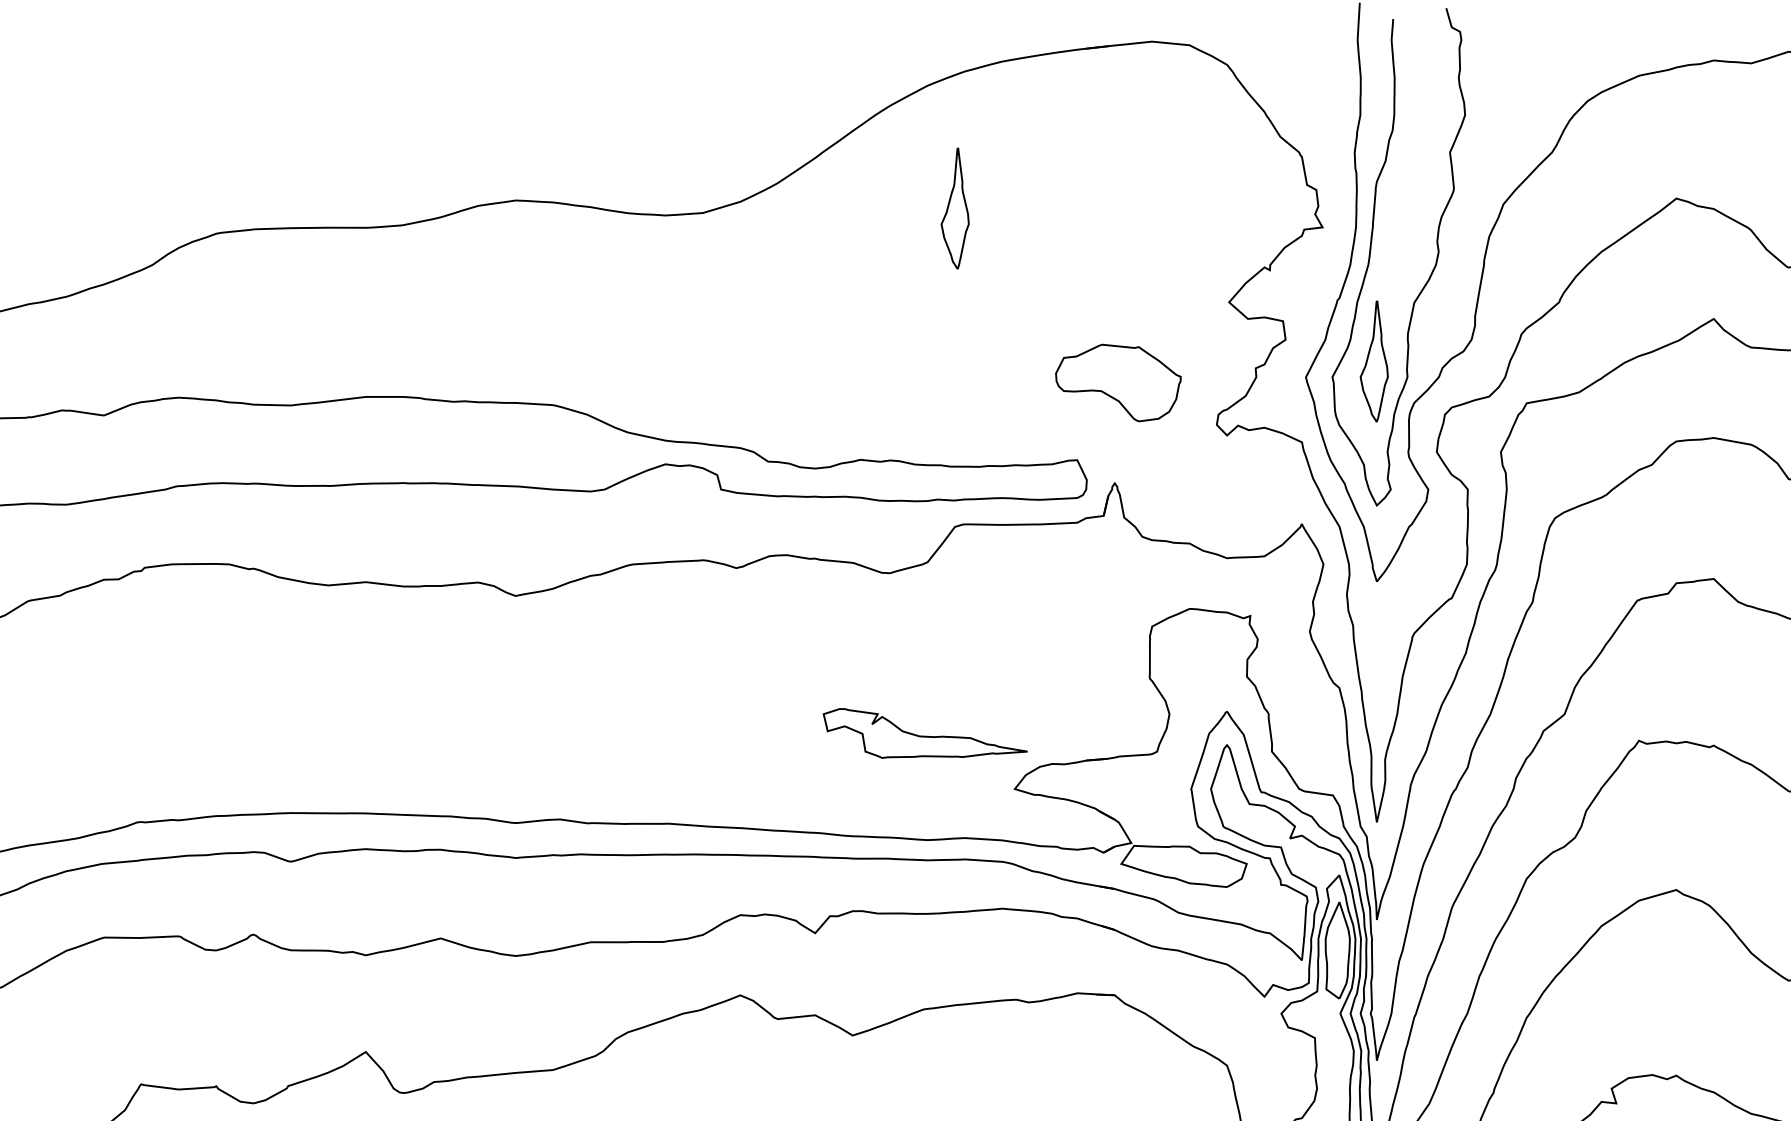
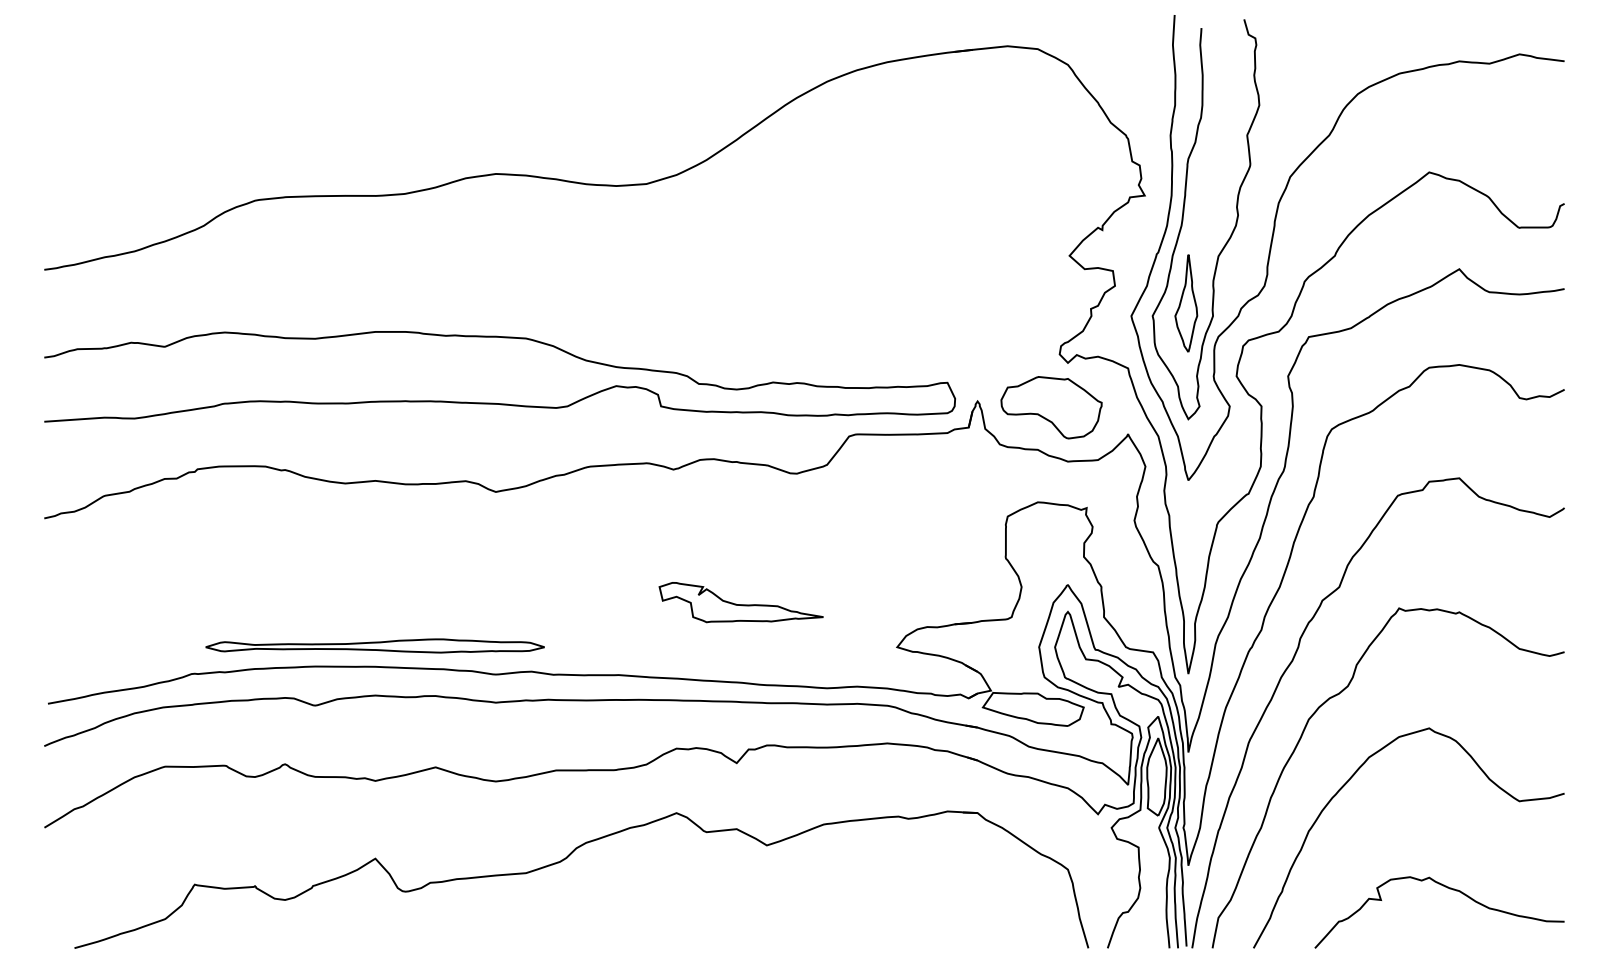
part: (955, 208) -> (849, 180), removed
part: (1118, 382) -> (1051, 407), moved
part: (924, 733) -> (740, 602), moved
part: (364, 786) -> (374, 645), added

